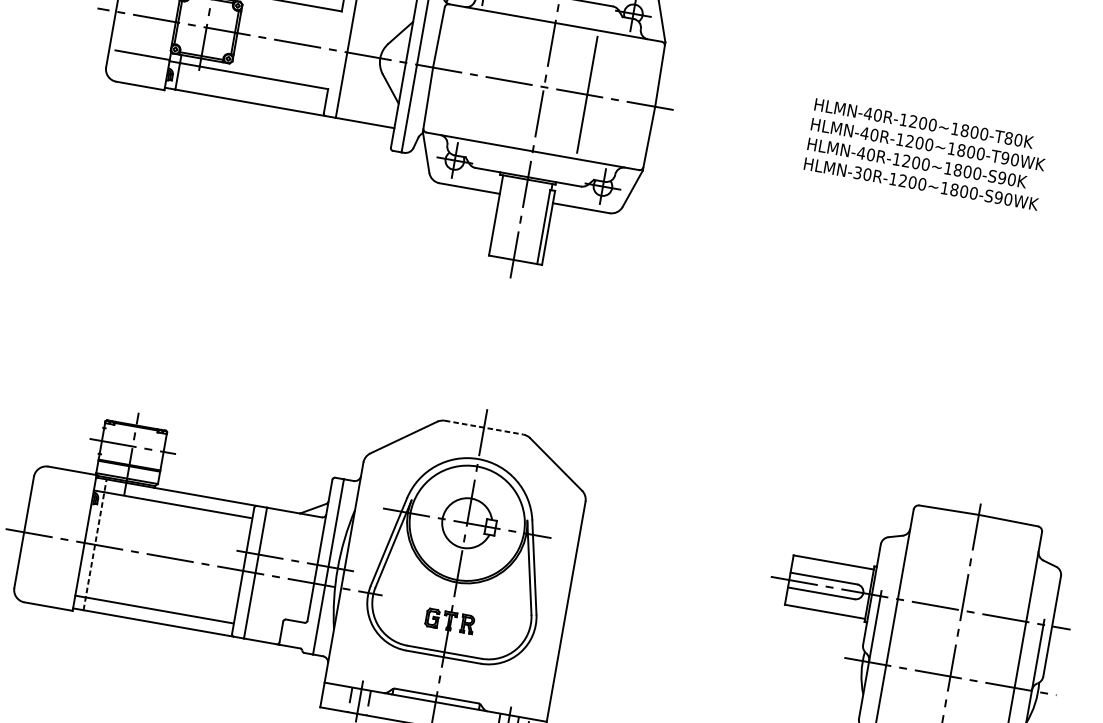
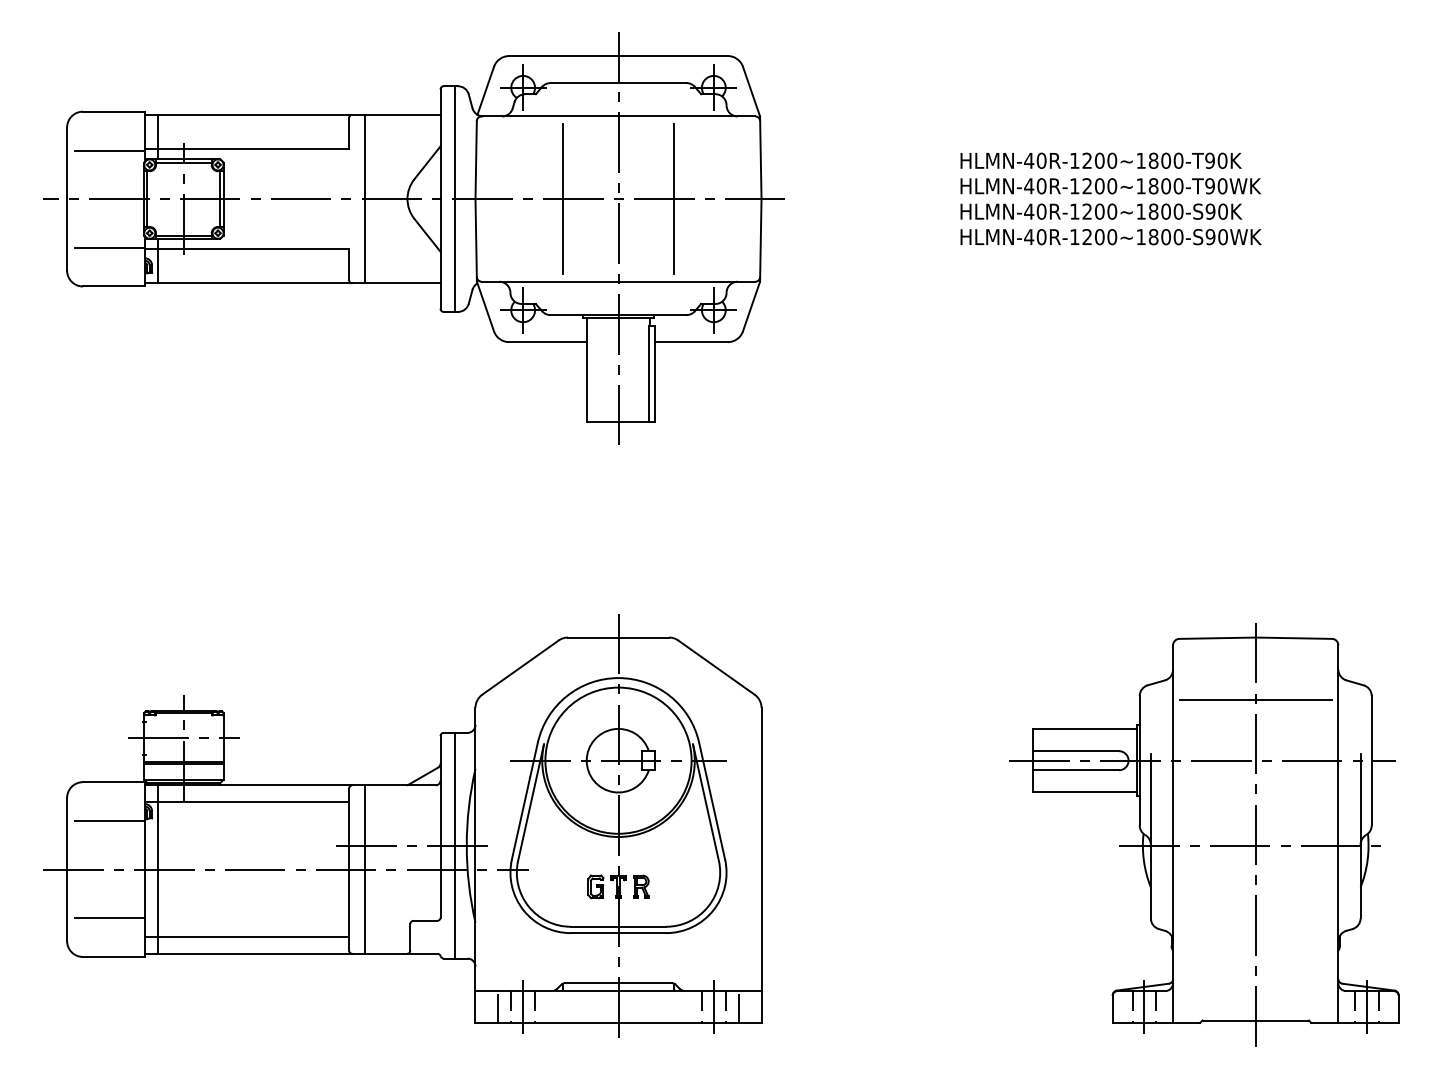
line: (500, 79) -> (562, 198), added
text: (1008, 138) -> (1209, 160), HLMN-40R-1200~1800-T80K -> HLMN-40R-1200~1800-T90K
text: (858, 173) -> (1029, 237), HLMN-30R-1200~1800-S90WK -> HLMN-40R-1200~1800-S90WK
line: (484, 427) -> (618, 637), dashed -> solid
line: (63, 500) -> (109, 821), added
line: (95, 544) -> (158, 869), dashed -> solid
line: (971, 563) -> (1256, 699), added
line: (50, 576) -> (109, 918), added
line: (339, 699) -> (497, 1008), added

